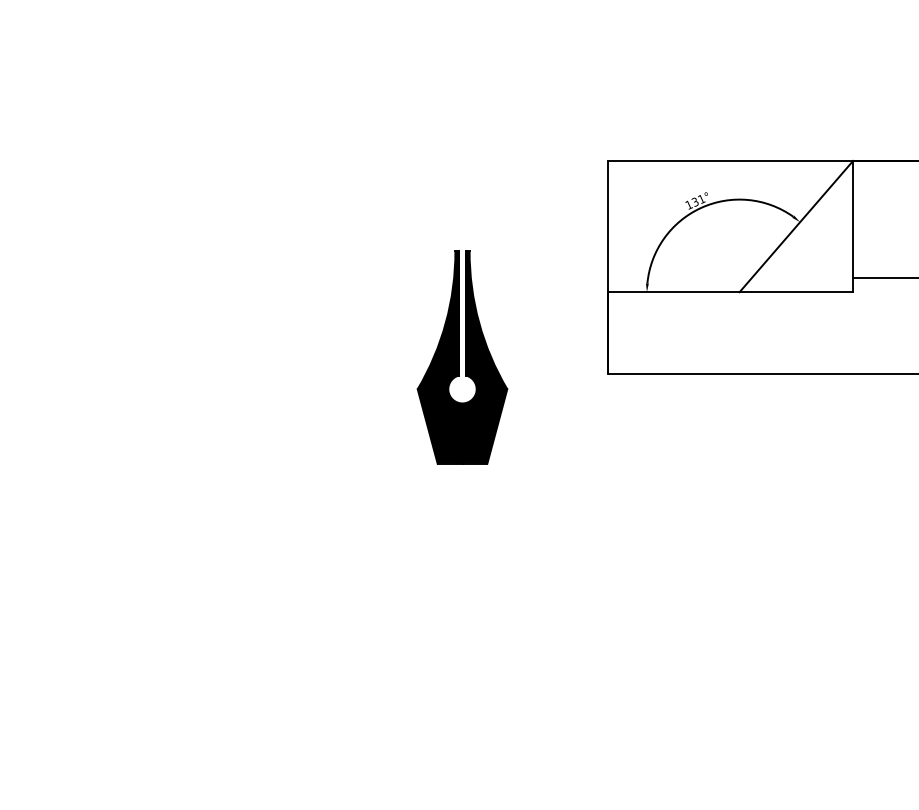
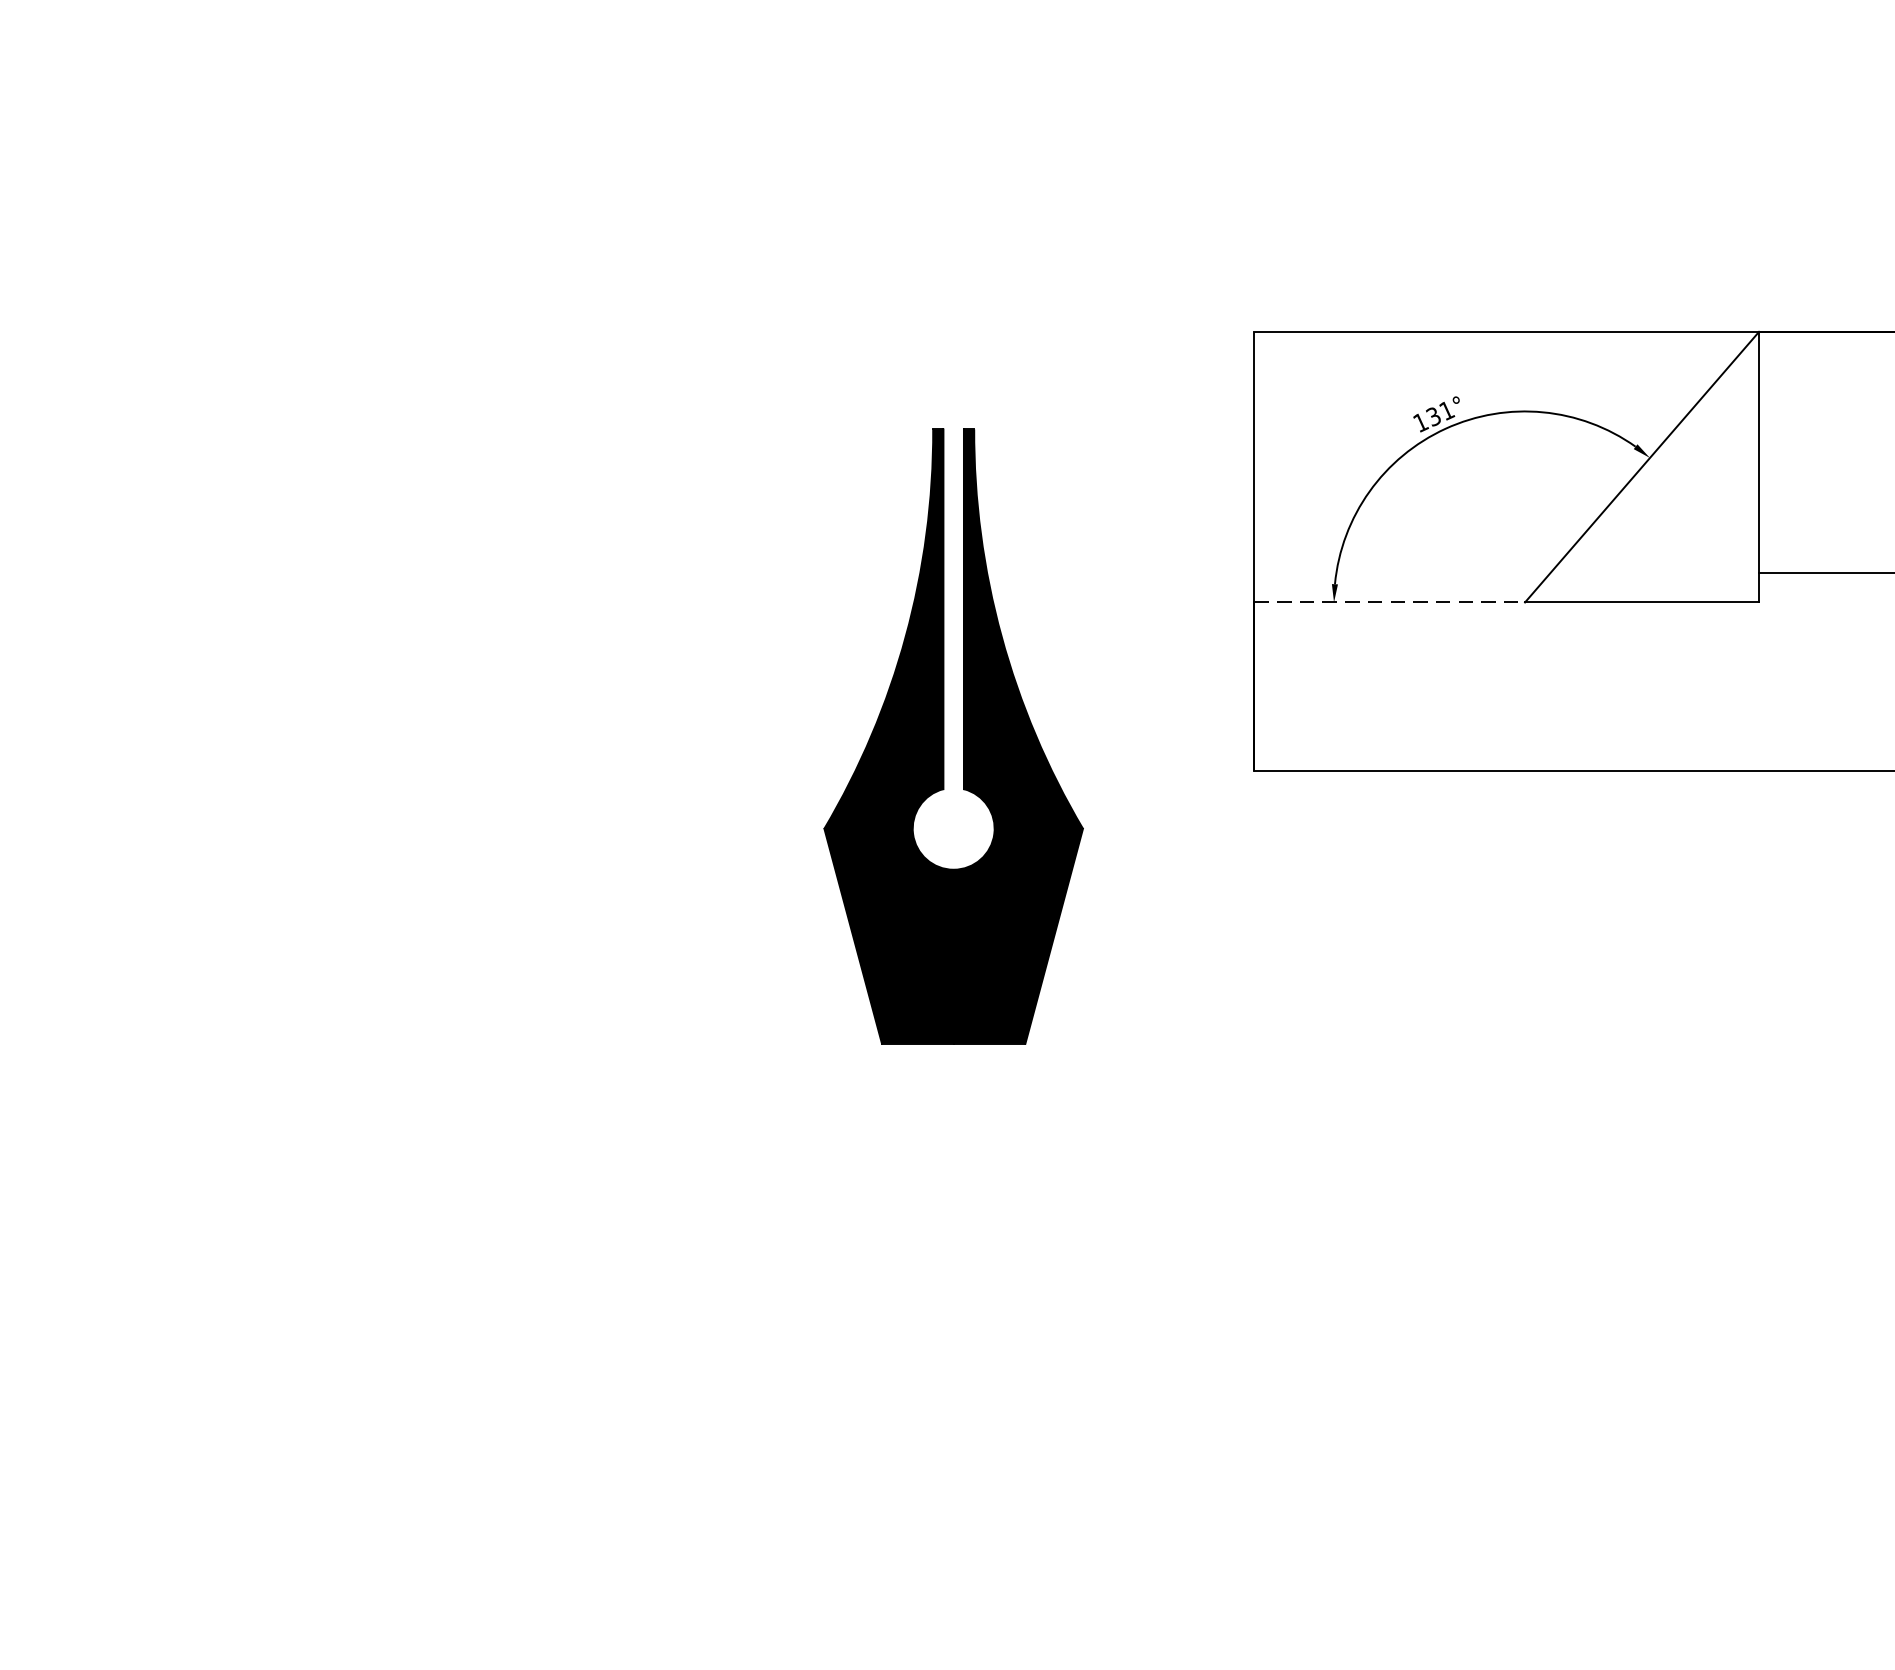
line: (673, 292) -> (1388, 603), solid -> dashed
part: (462, 357) -> (953, 737), size x1.4

